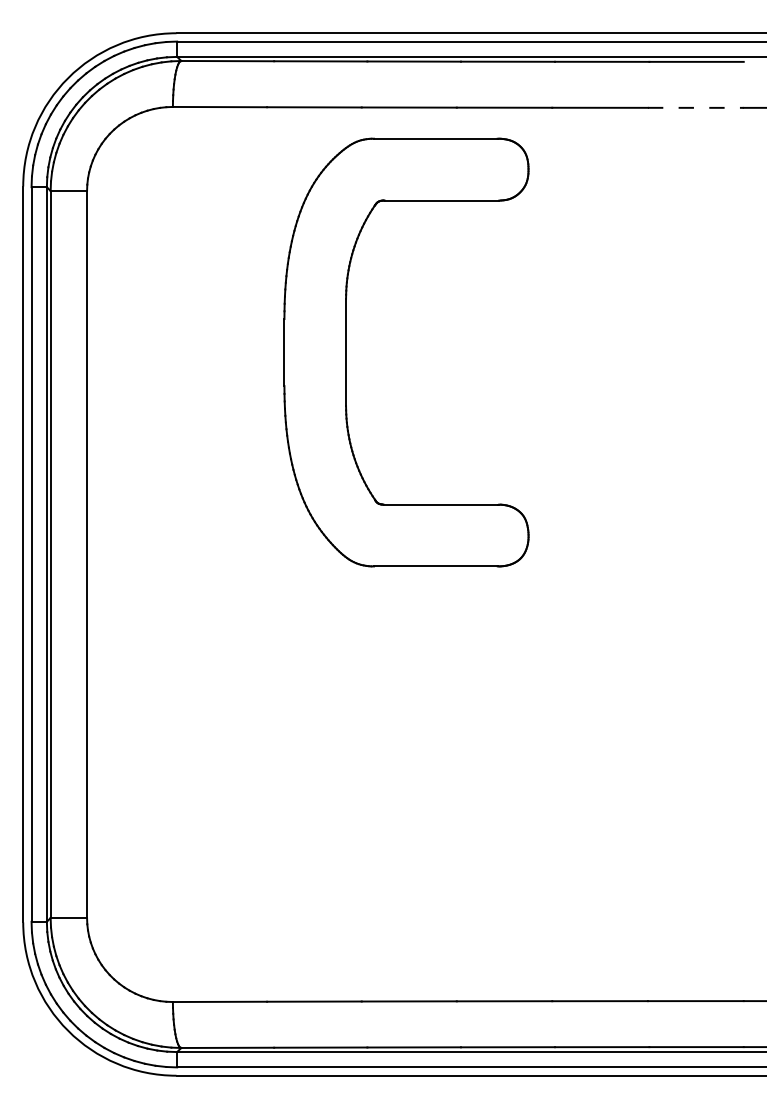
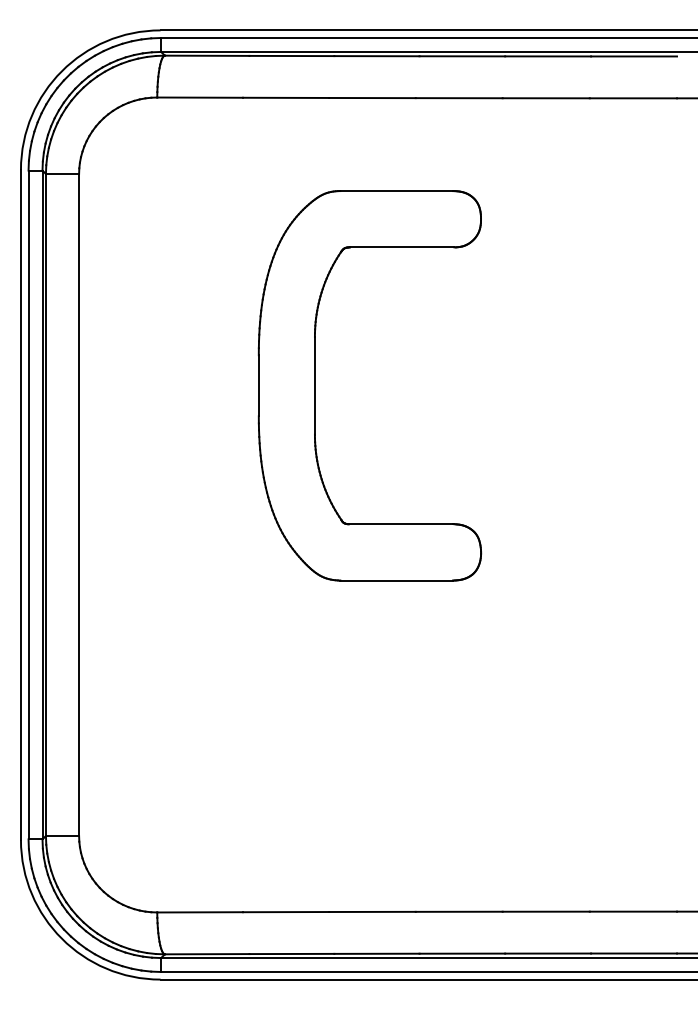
line: (695, 107) -> (633, 98), dashed -> solid
part: (346, 352) -> (315, 385), moved

